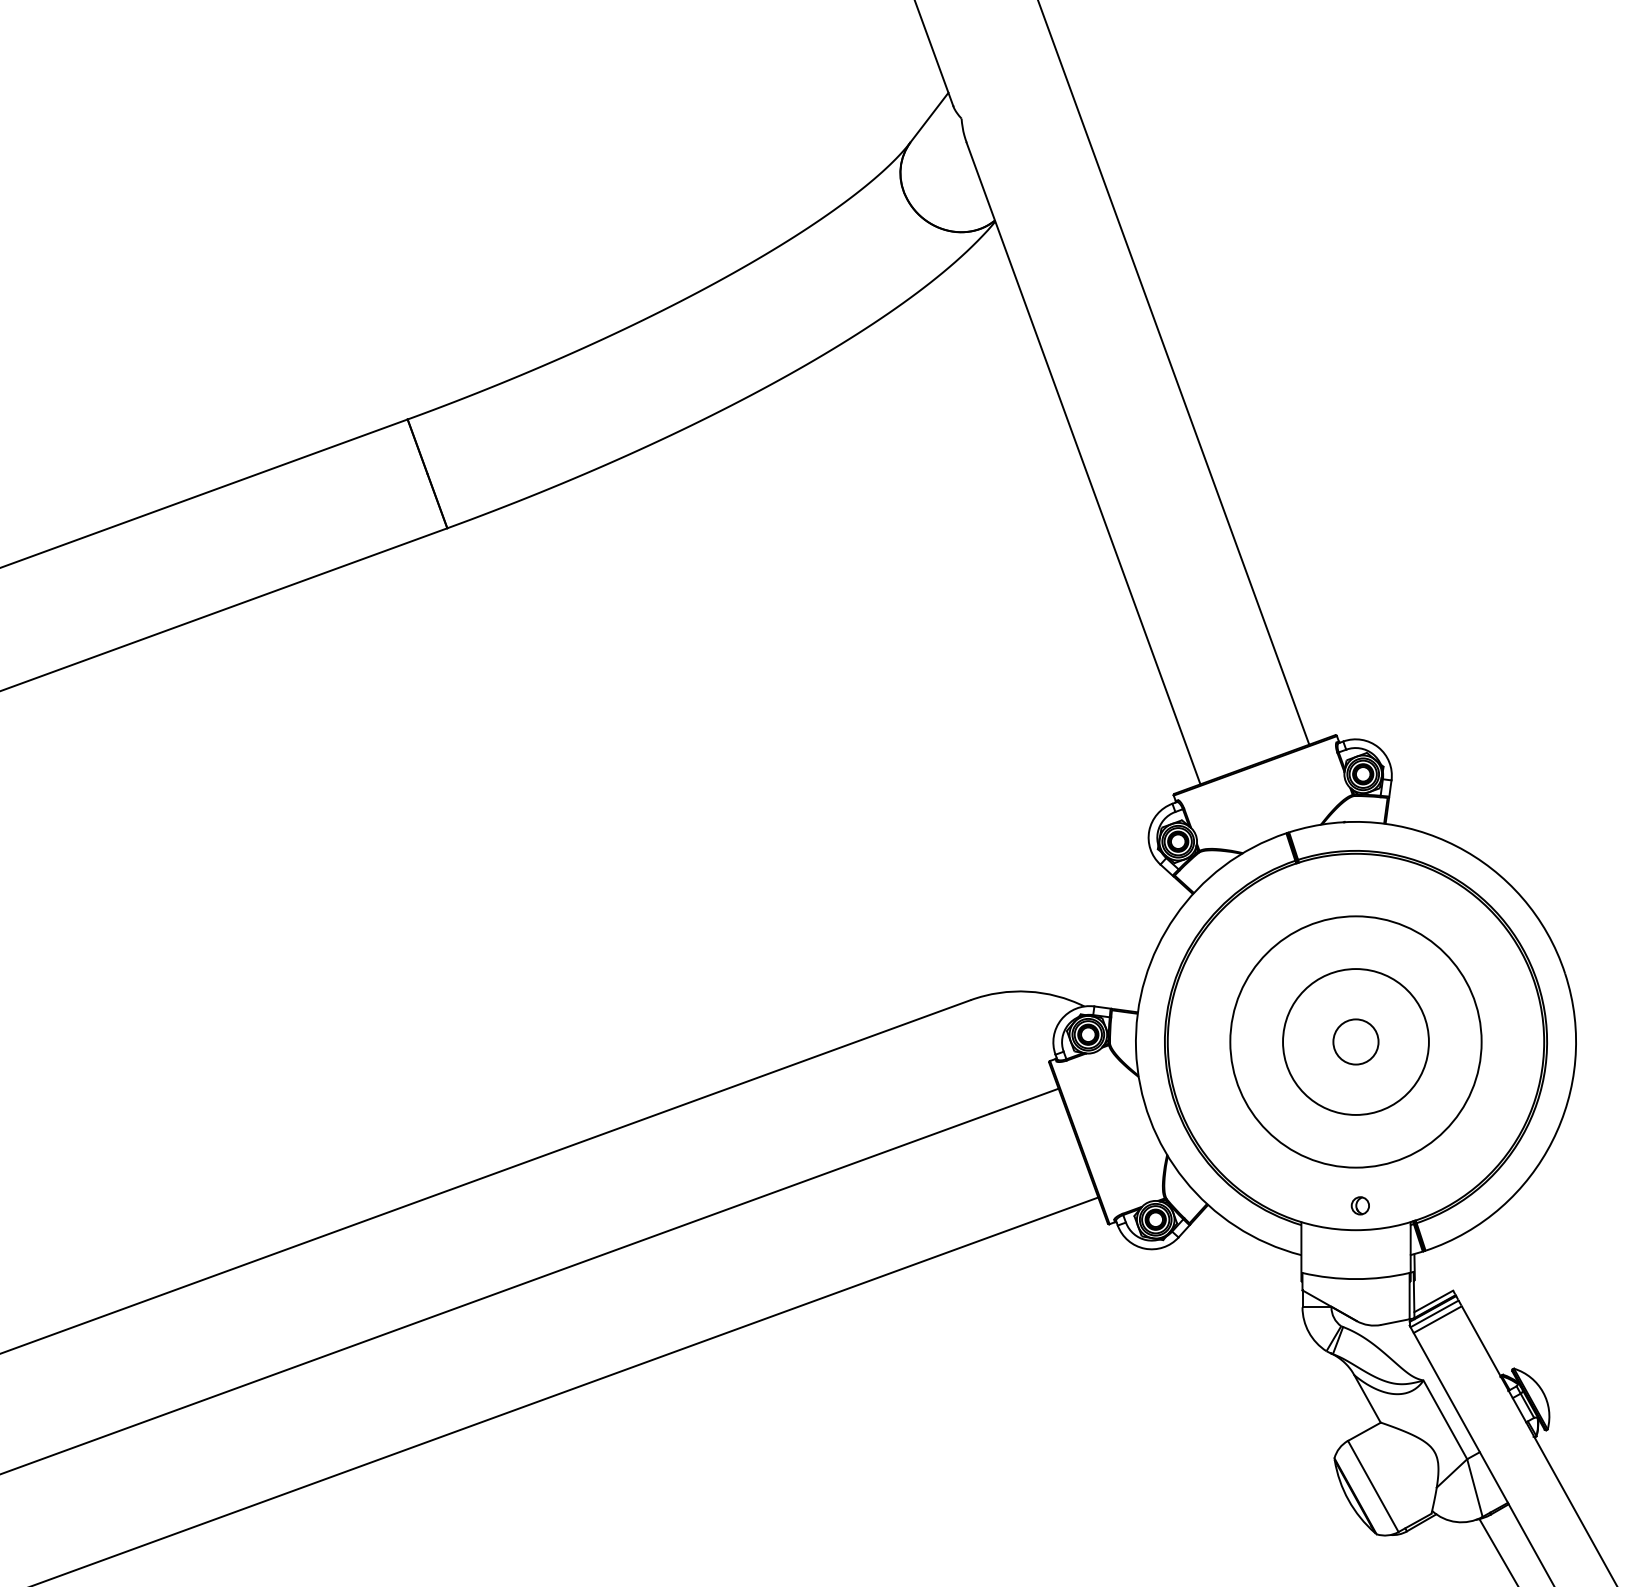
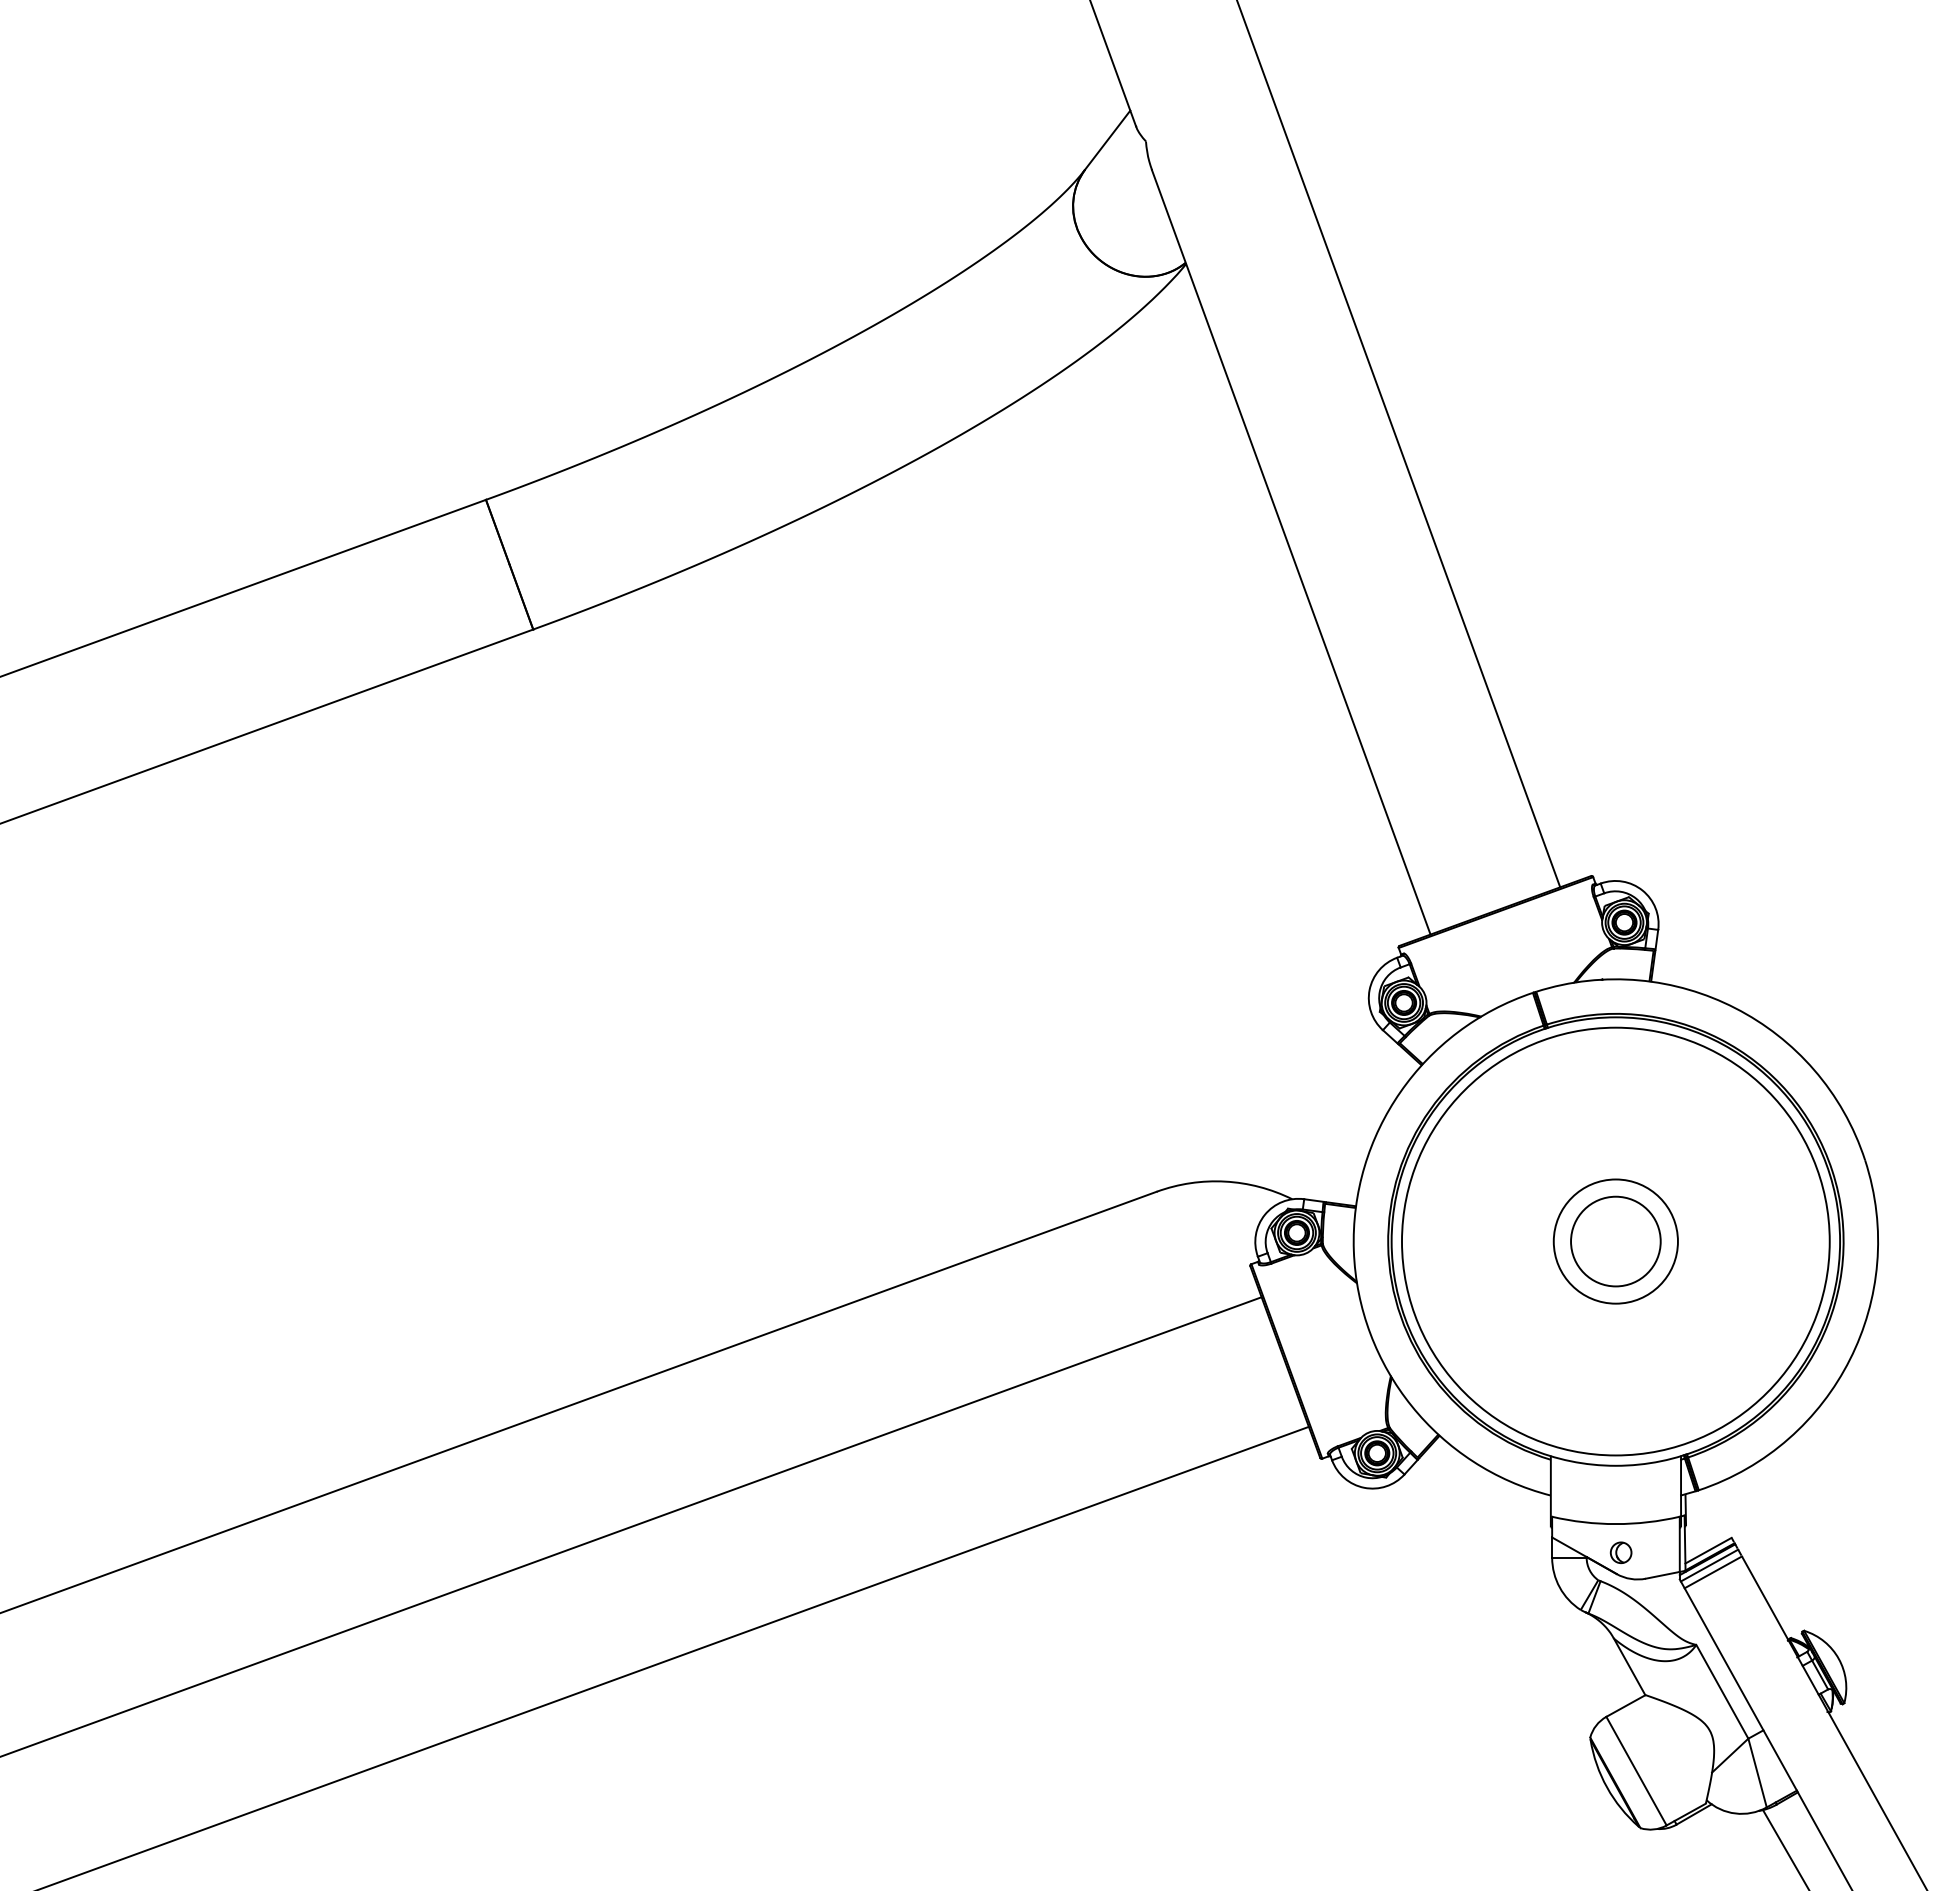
circle: (1355, 1041) -> (1615, 1241), size x0.71
circle: (1355, 1041) -> (1615, 1241), size x1.43
circle: (1355, 1041) -> (1615, 1241), size x1.67
part: (1359, 1205) -> (1620, 1552), moved

